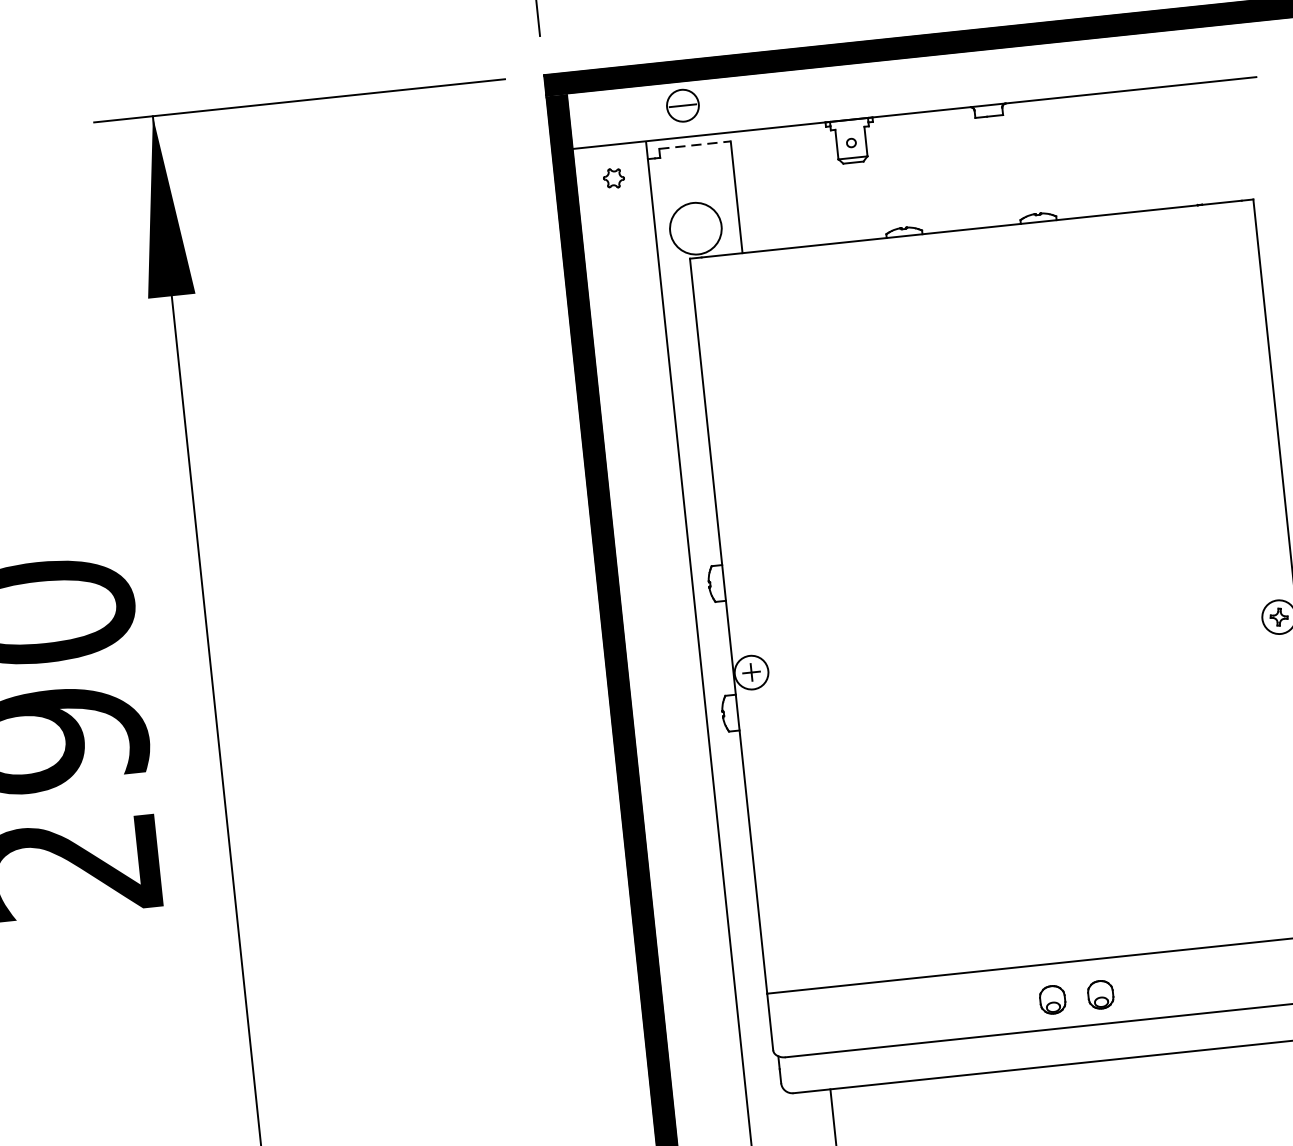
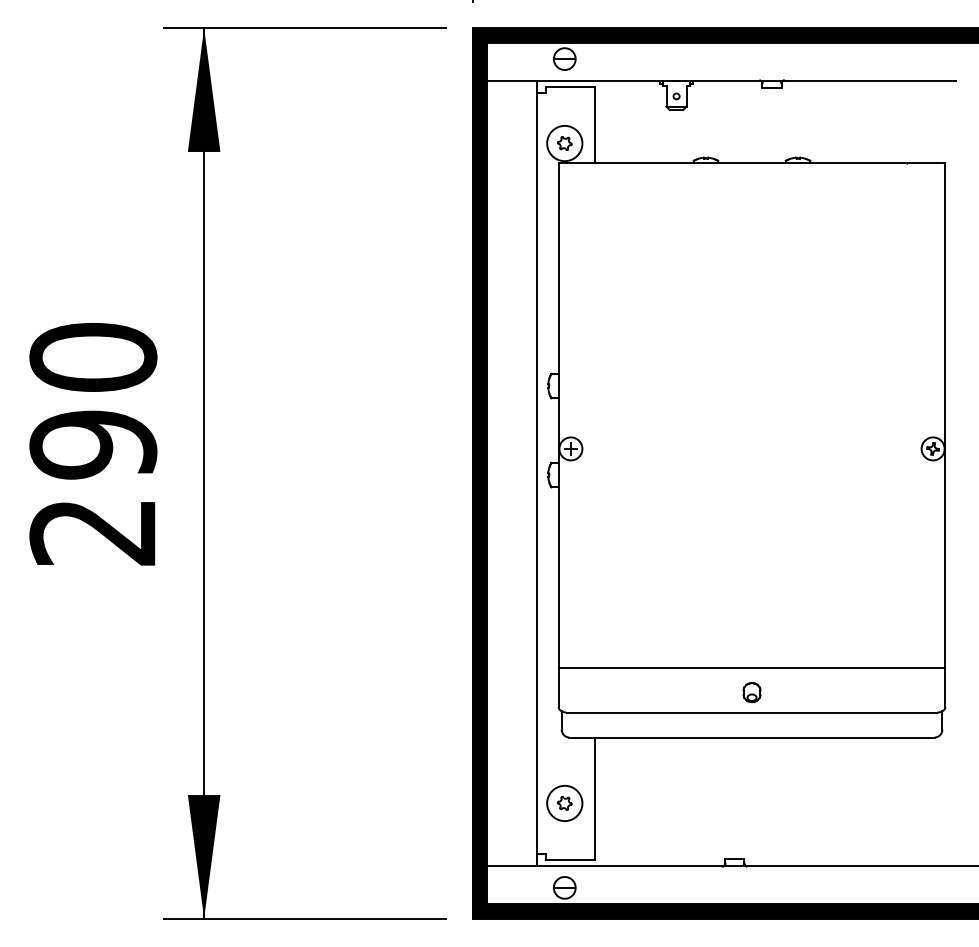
line: (695, 144) -> (570, 86), dashed -> solid
part: (613, 178) -> (564, 143), moved
part: (1099, 994) -> (784, 692), removed

